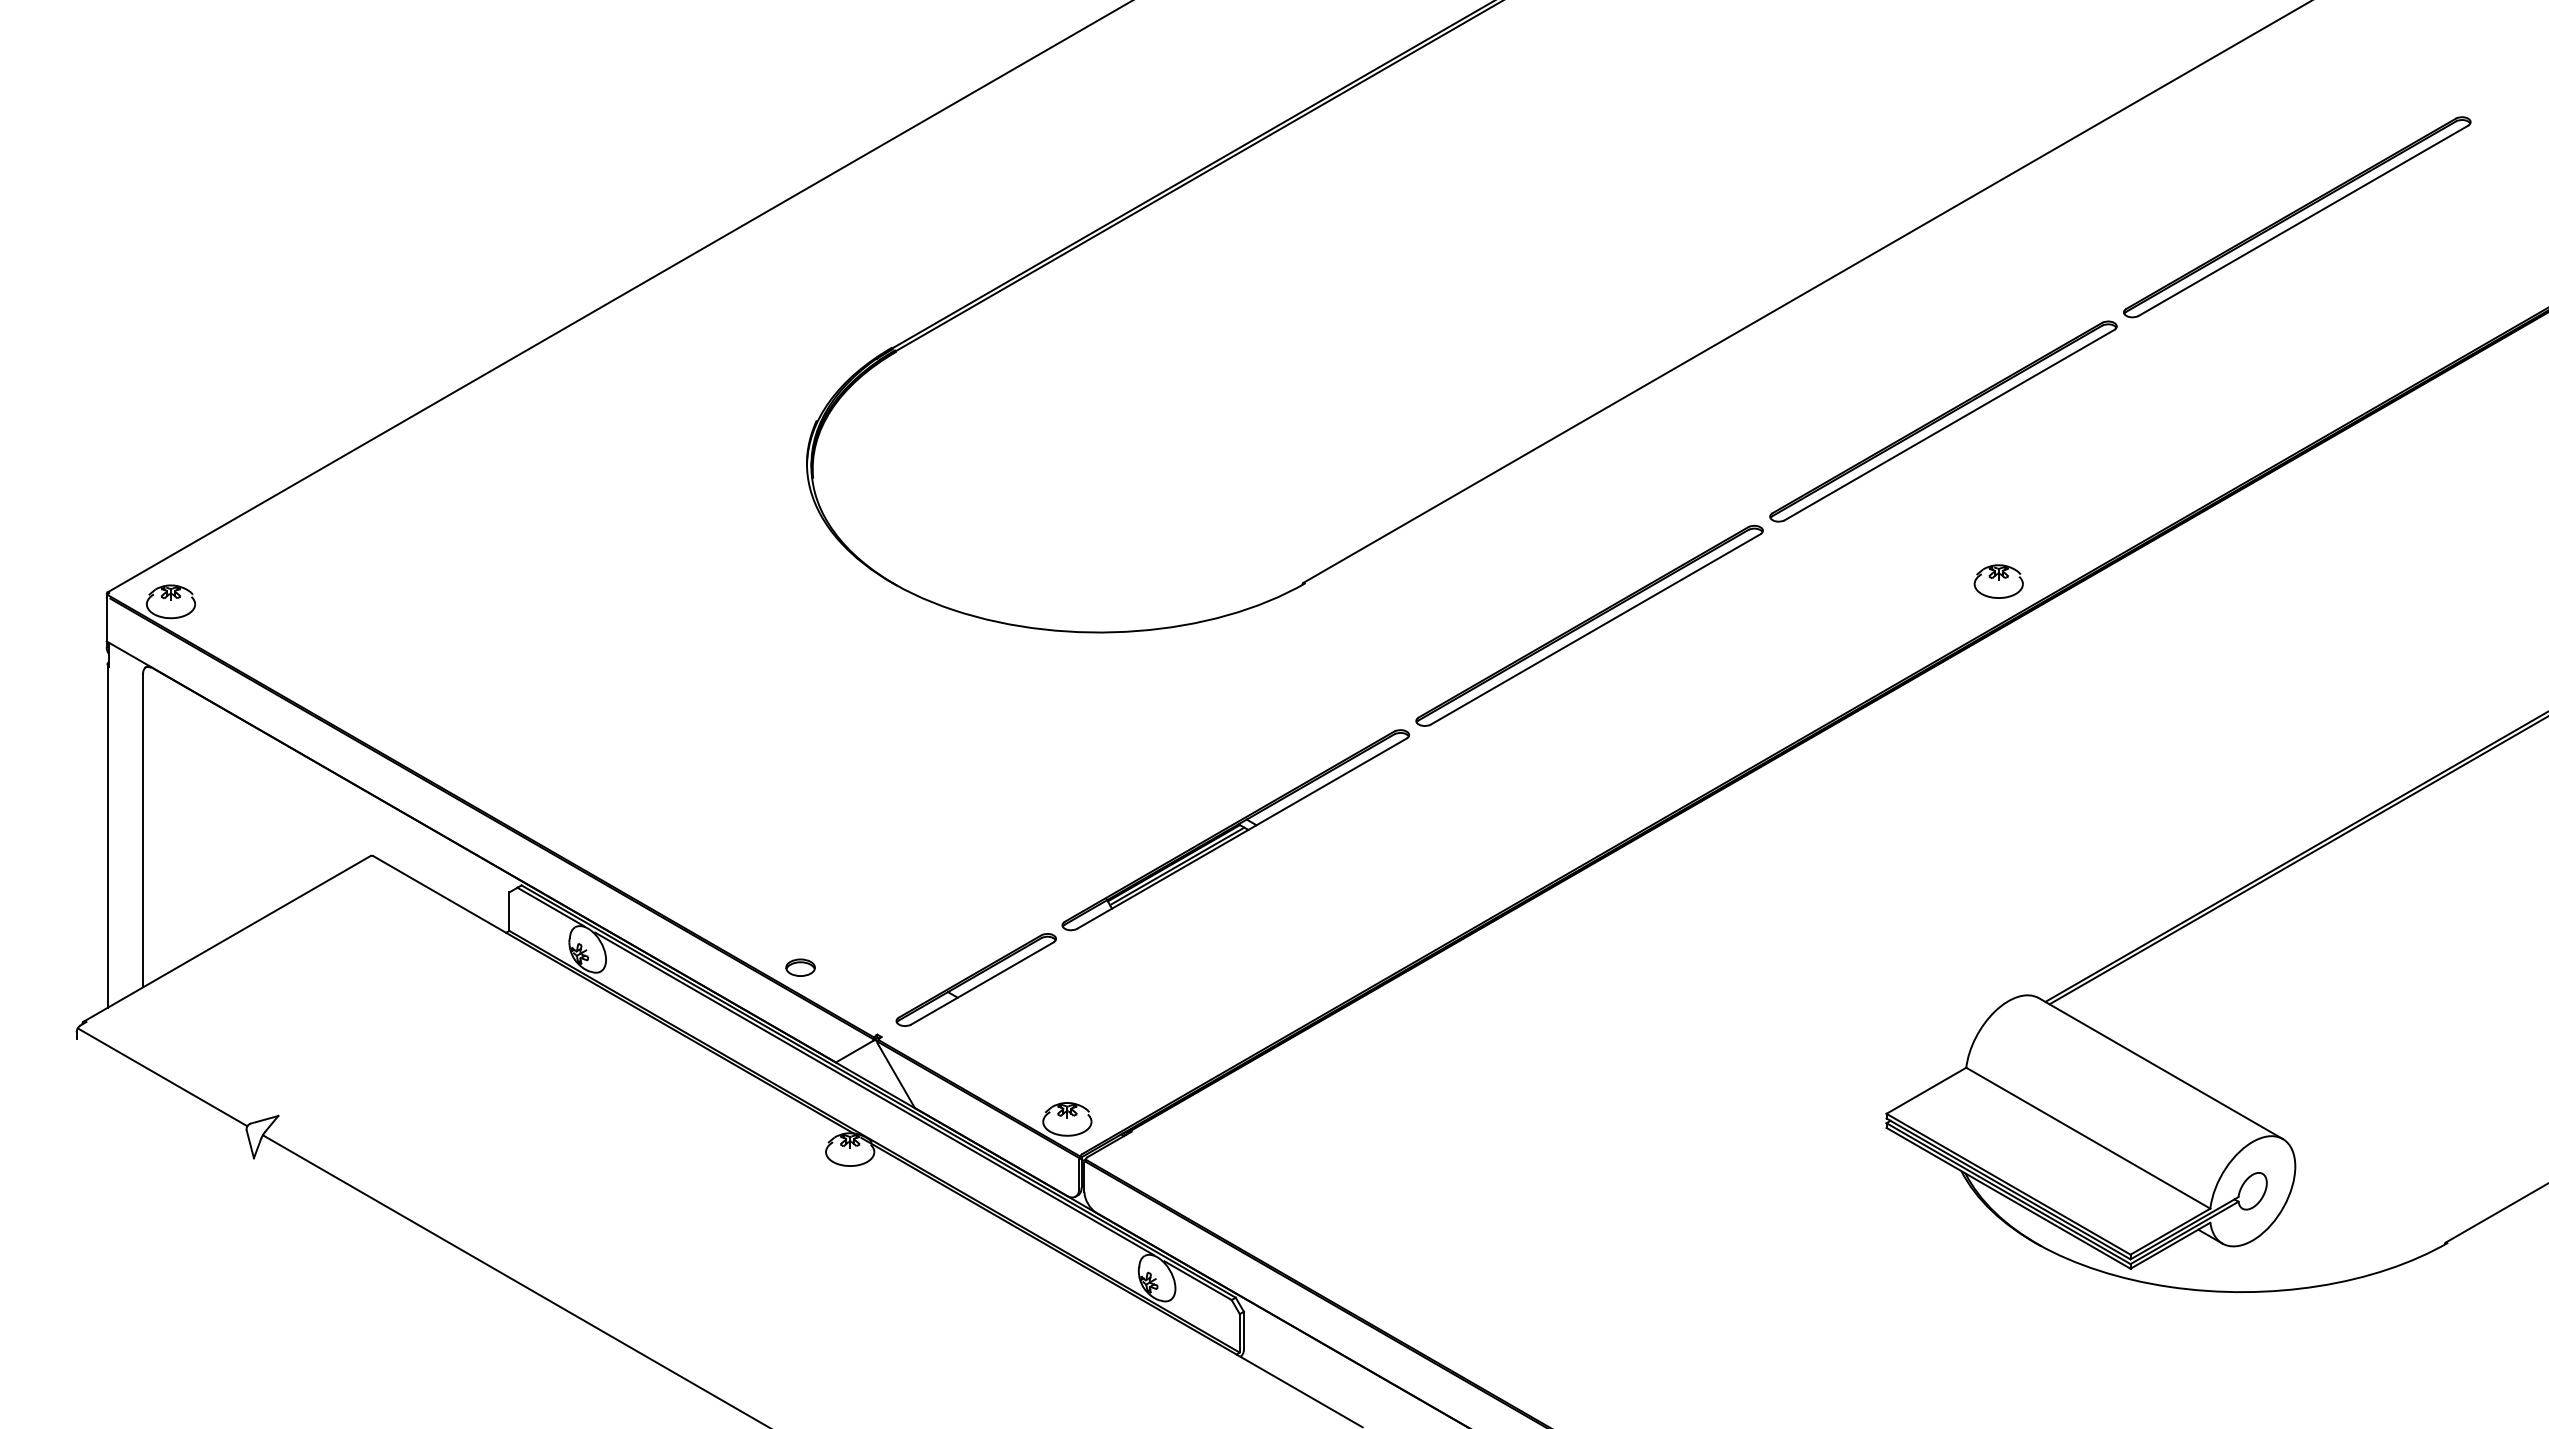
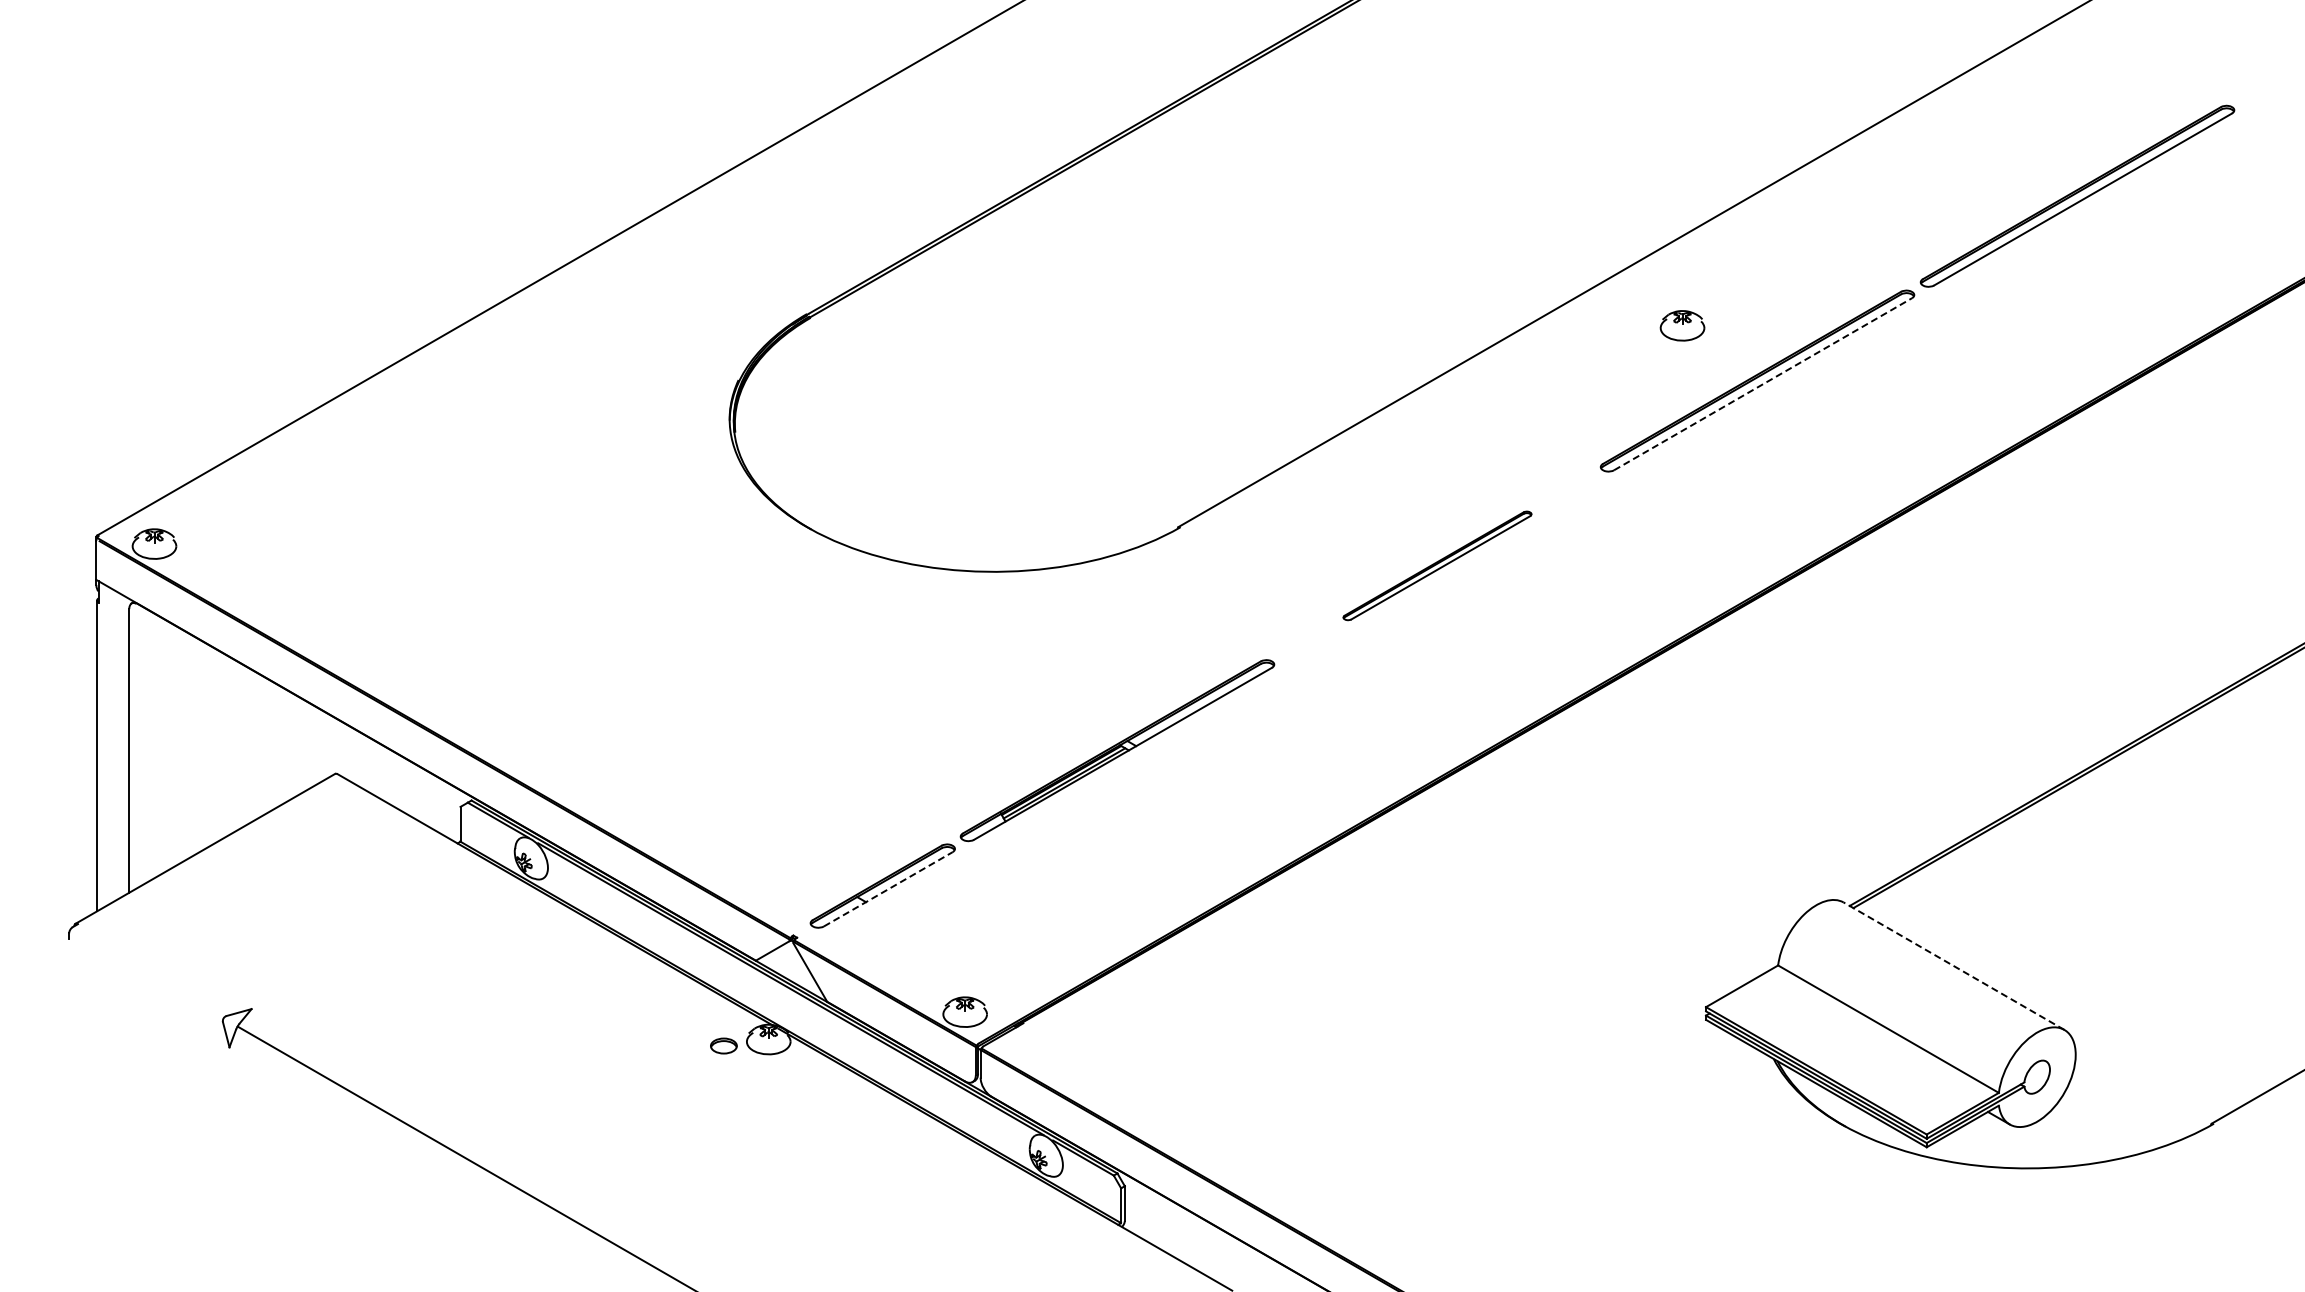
line: (1950, 425) -> (1763, 384), solid -> dashed
part: (1998, 581) -> (1682, 325), moved
part: (1589, 625) -> (1437, 565), size x0.6
part: (800, 967) -> (723, 1045), moved
line: (982, 983) -> (888, 889), solid -> dashed
line: (2160, 1067) -> (1953, 965), solid -> dashed
line: (162, 1076) -> (146, 973), removed

